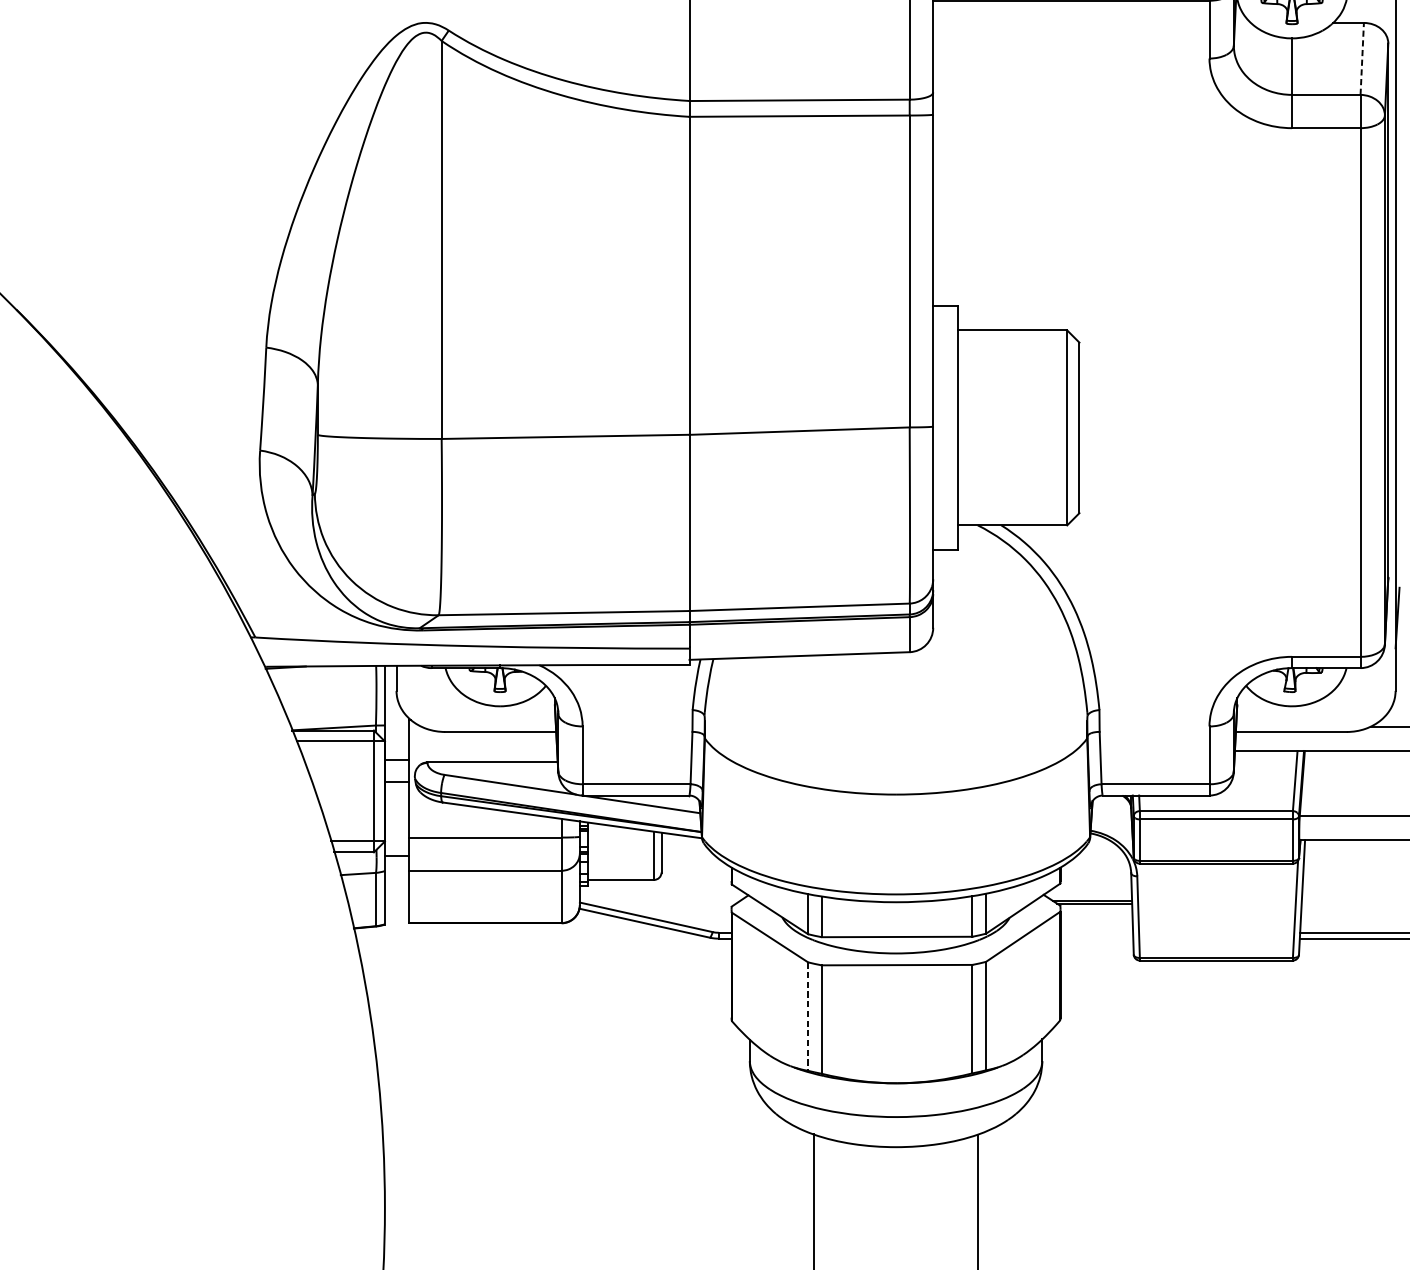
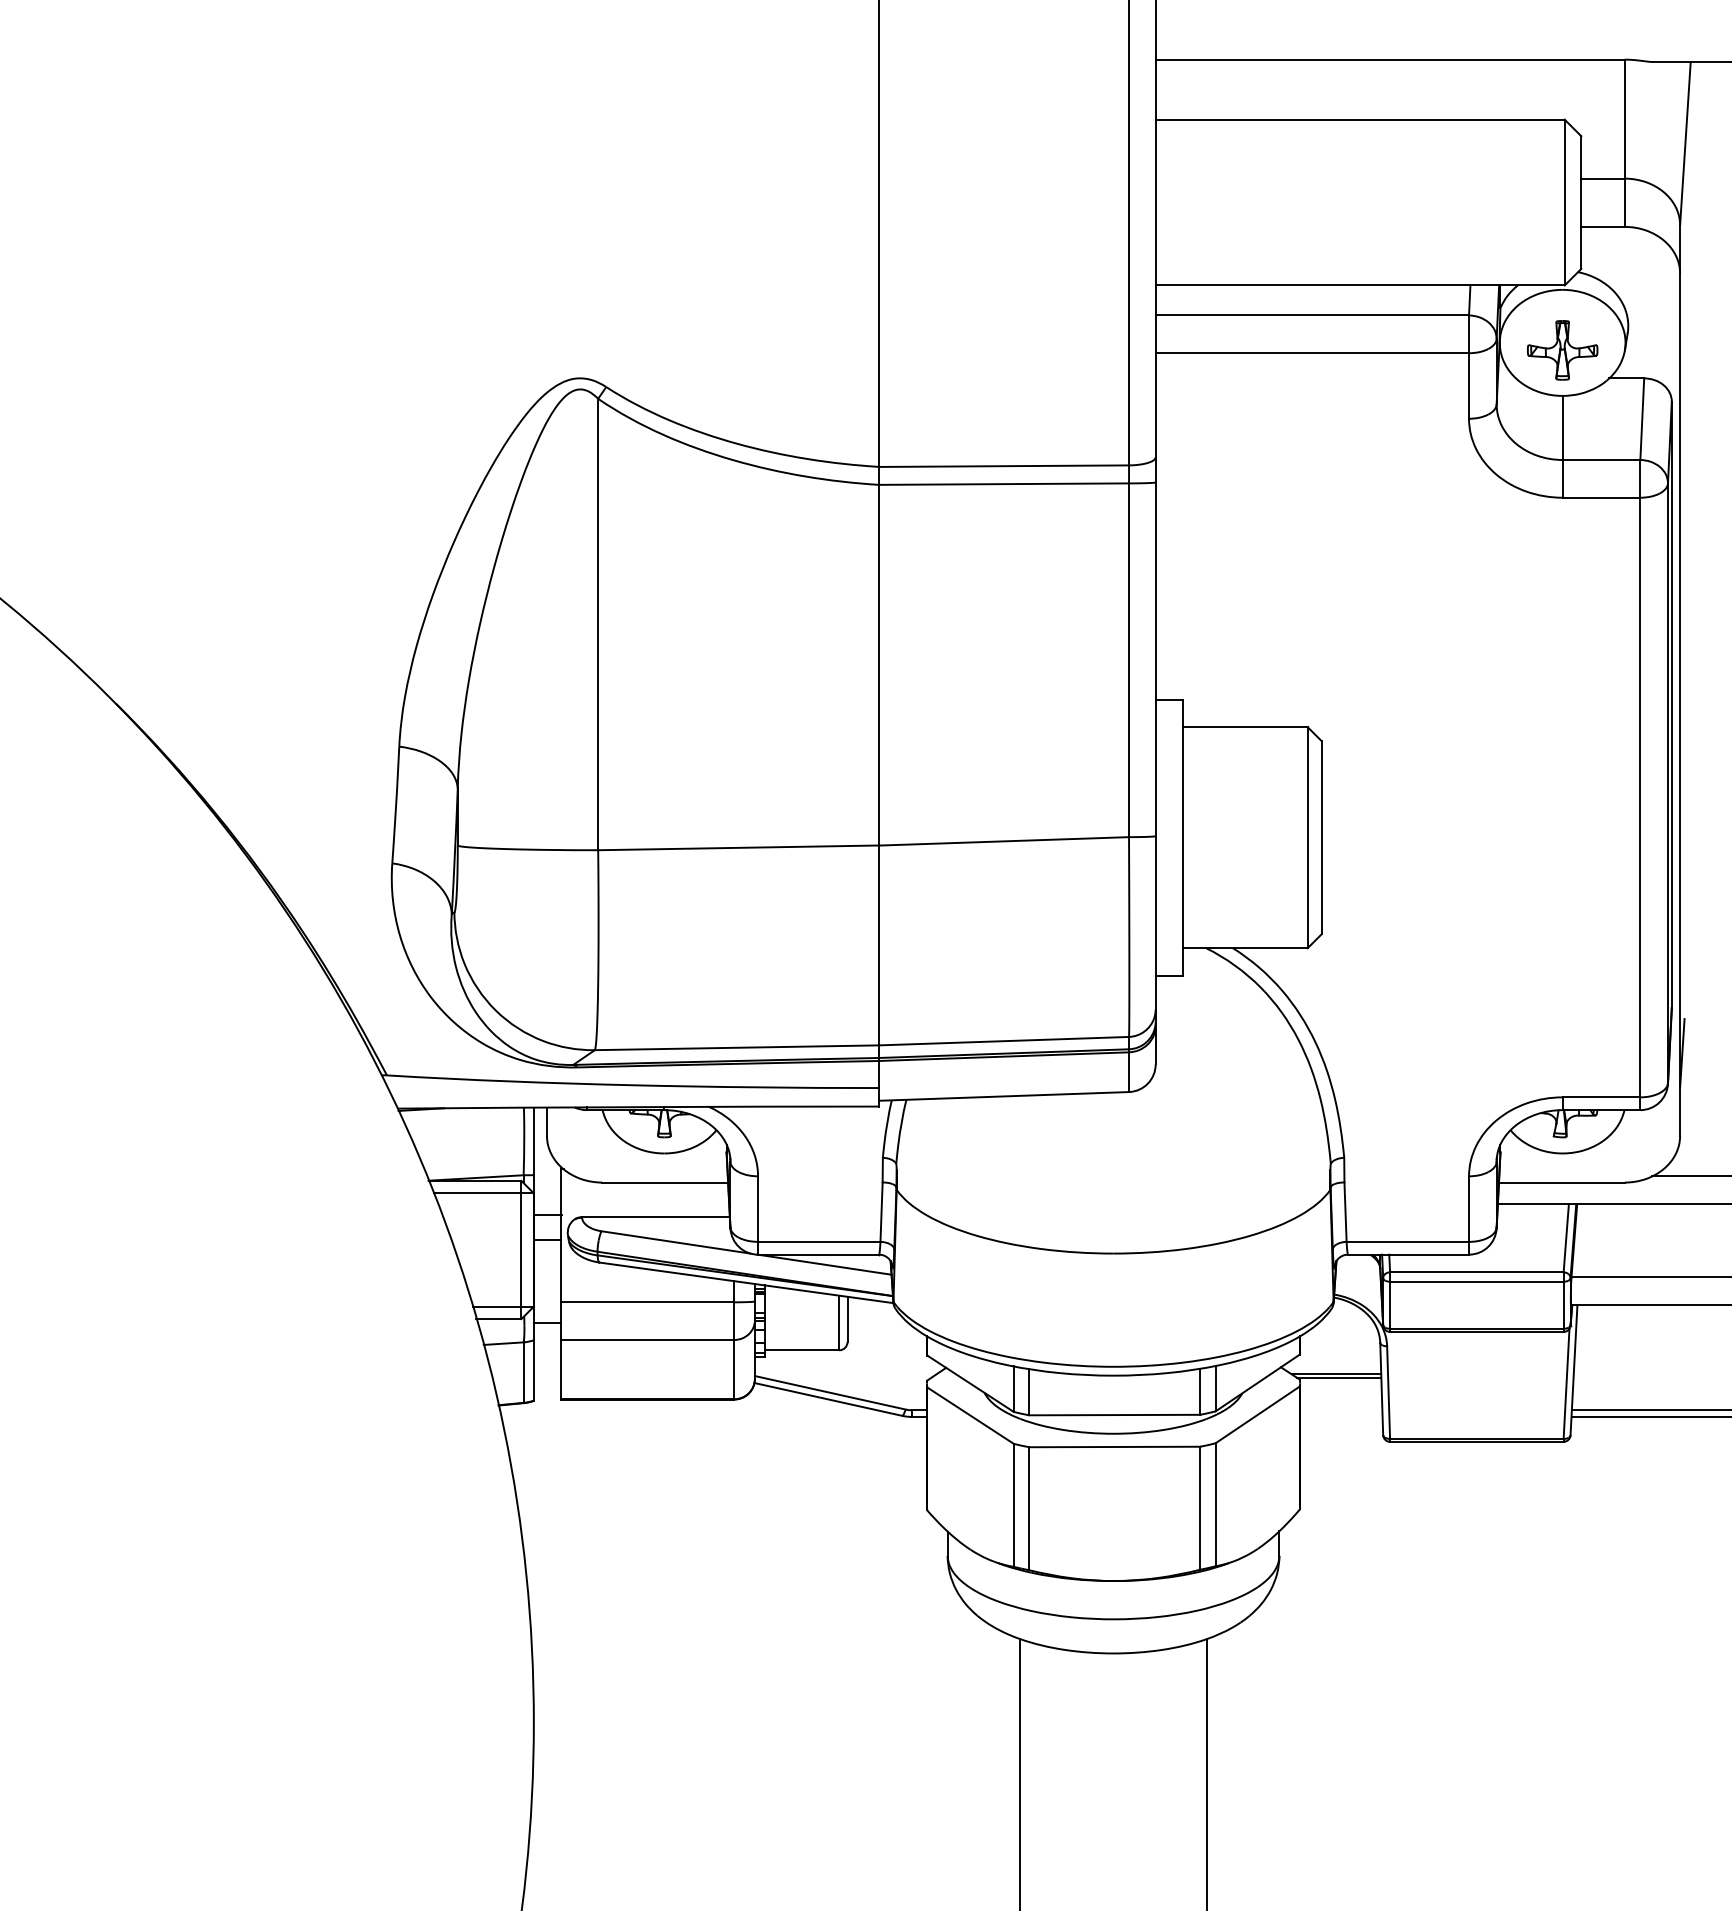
line: (1362, 59) -> (1642, 419), dashed -> solid
line: (807, 1016) -> (1013, 1505), dashed -> solid

